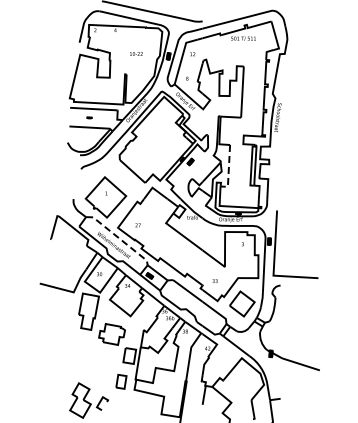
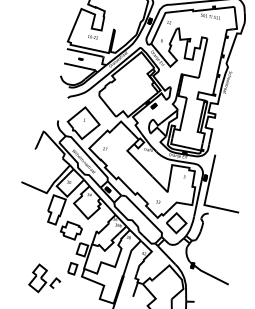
text: (136, 53) -> (93, 36), moved
line: (228, 170) -> (182, 117), dashed -> solid
line: (119, 238) -> (89, 156), dashed -> solid

